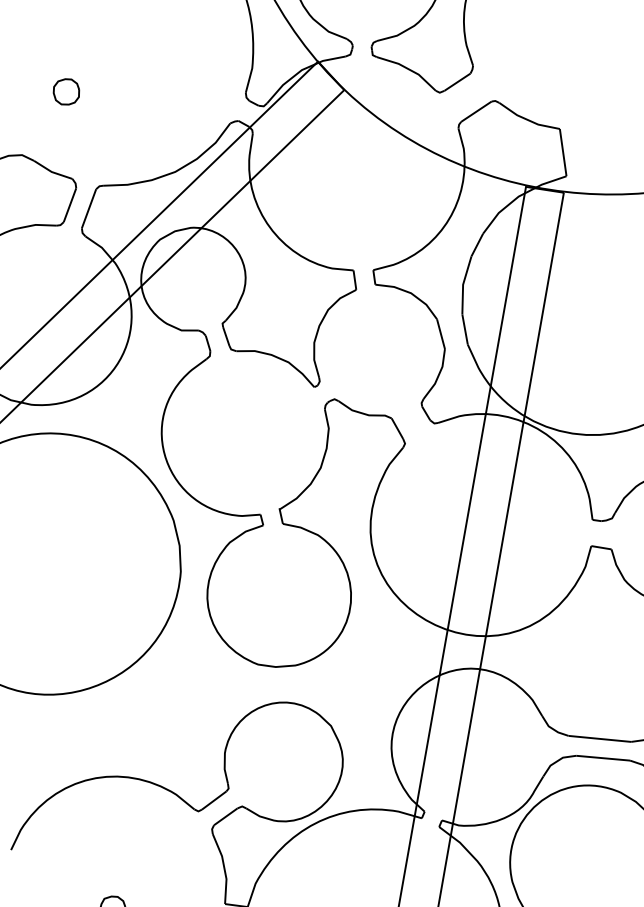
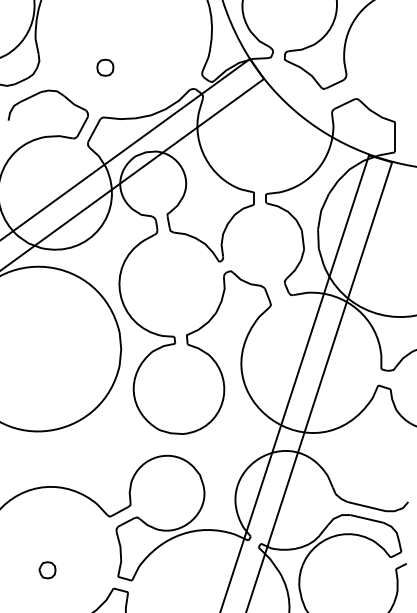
part: (66, 91) -> (105, 67), moved

